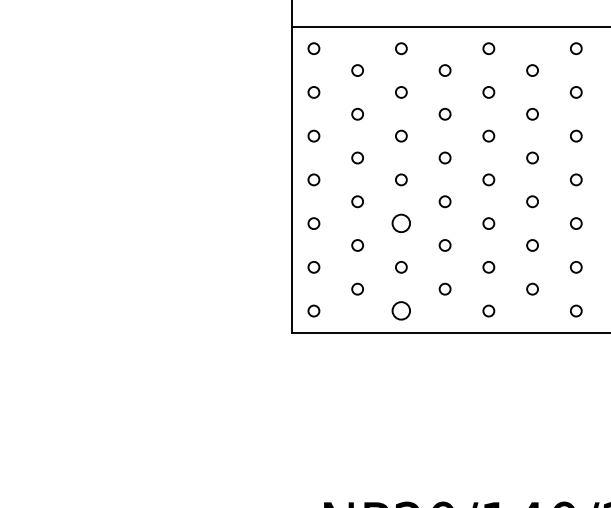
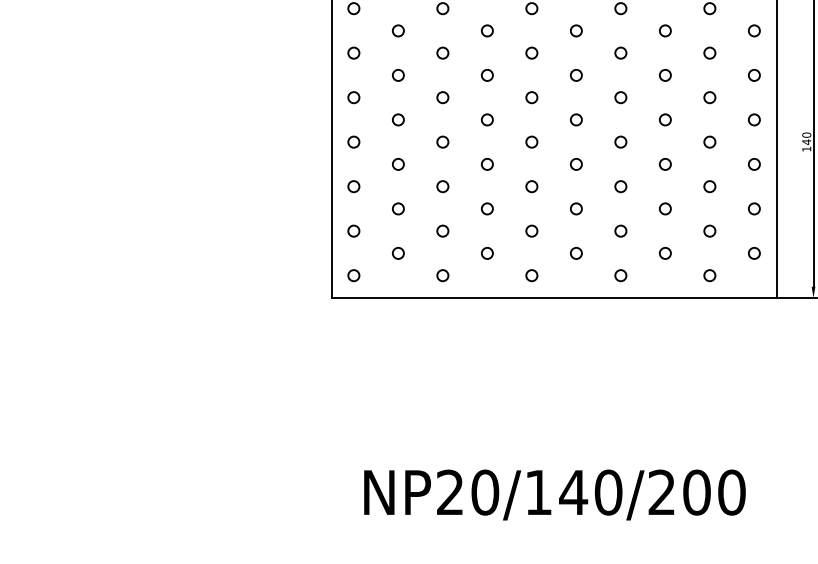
circle: (401, 223) -> (442, 186), size x0.62
circle: (401, 310) -> (442, 275), size x0.62

